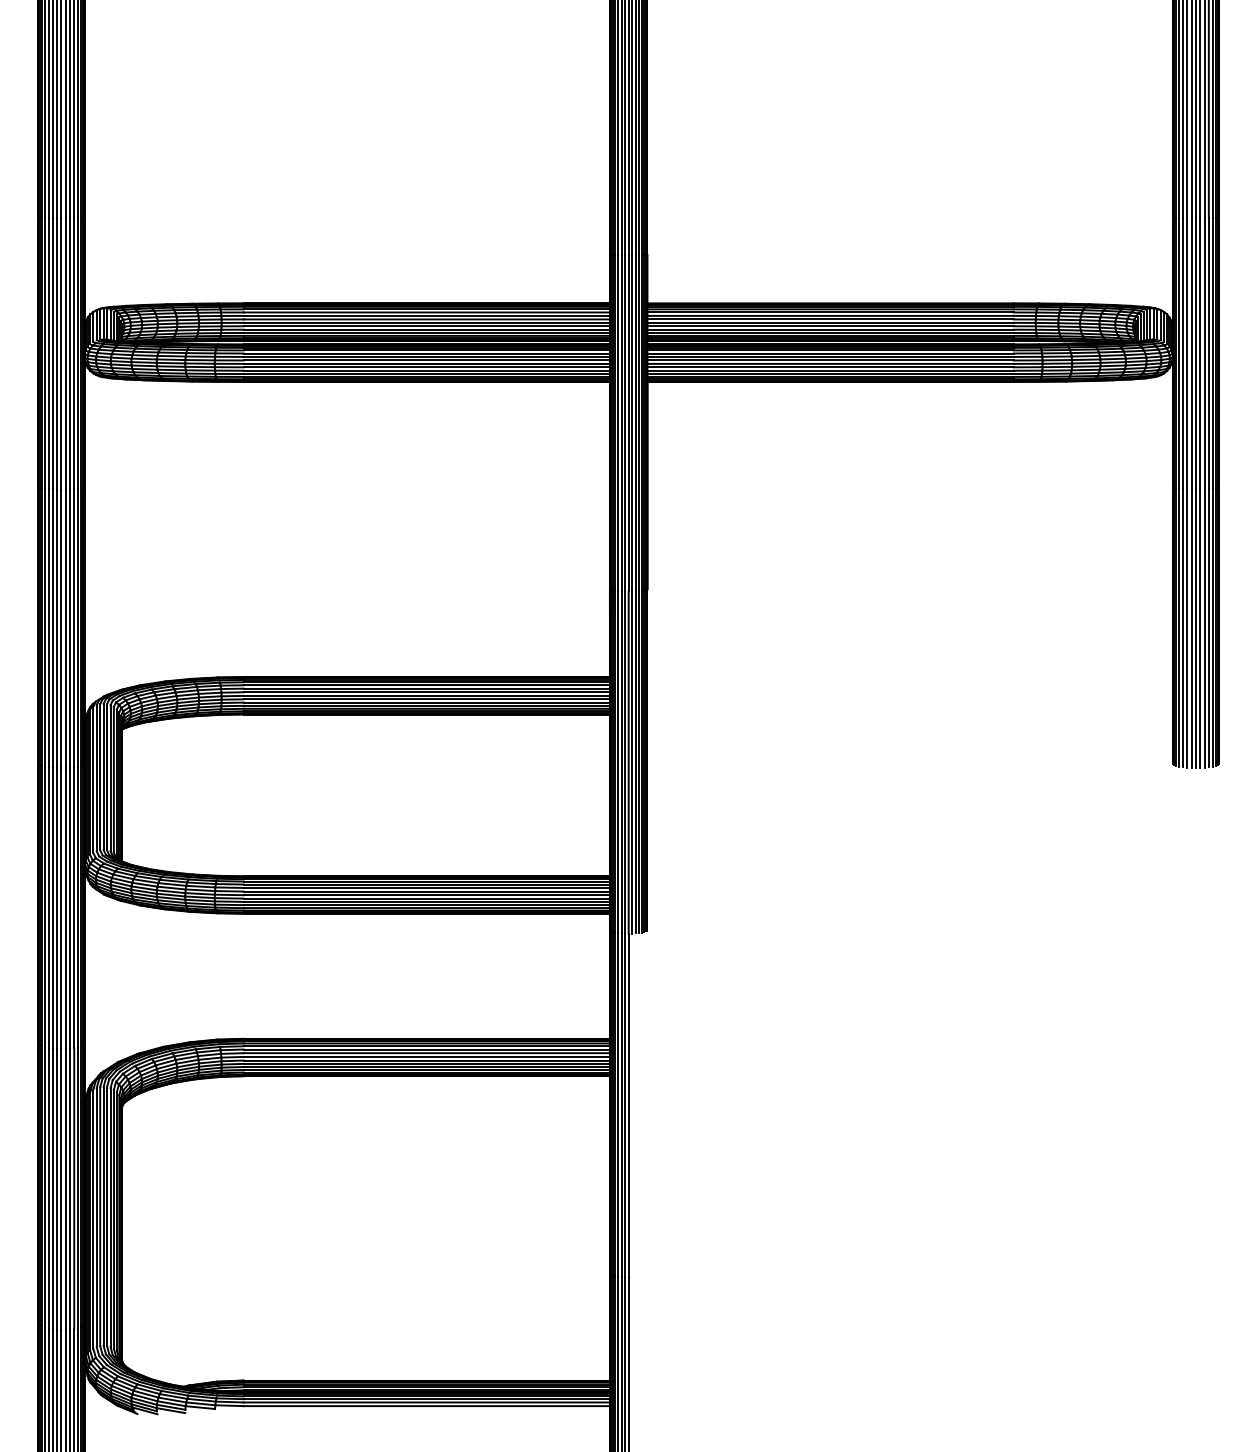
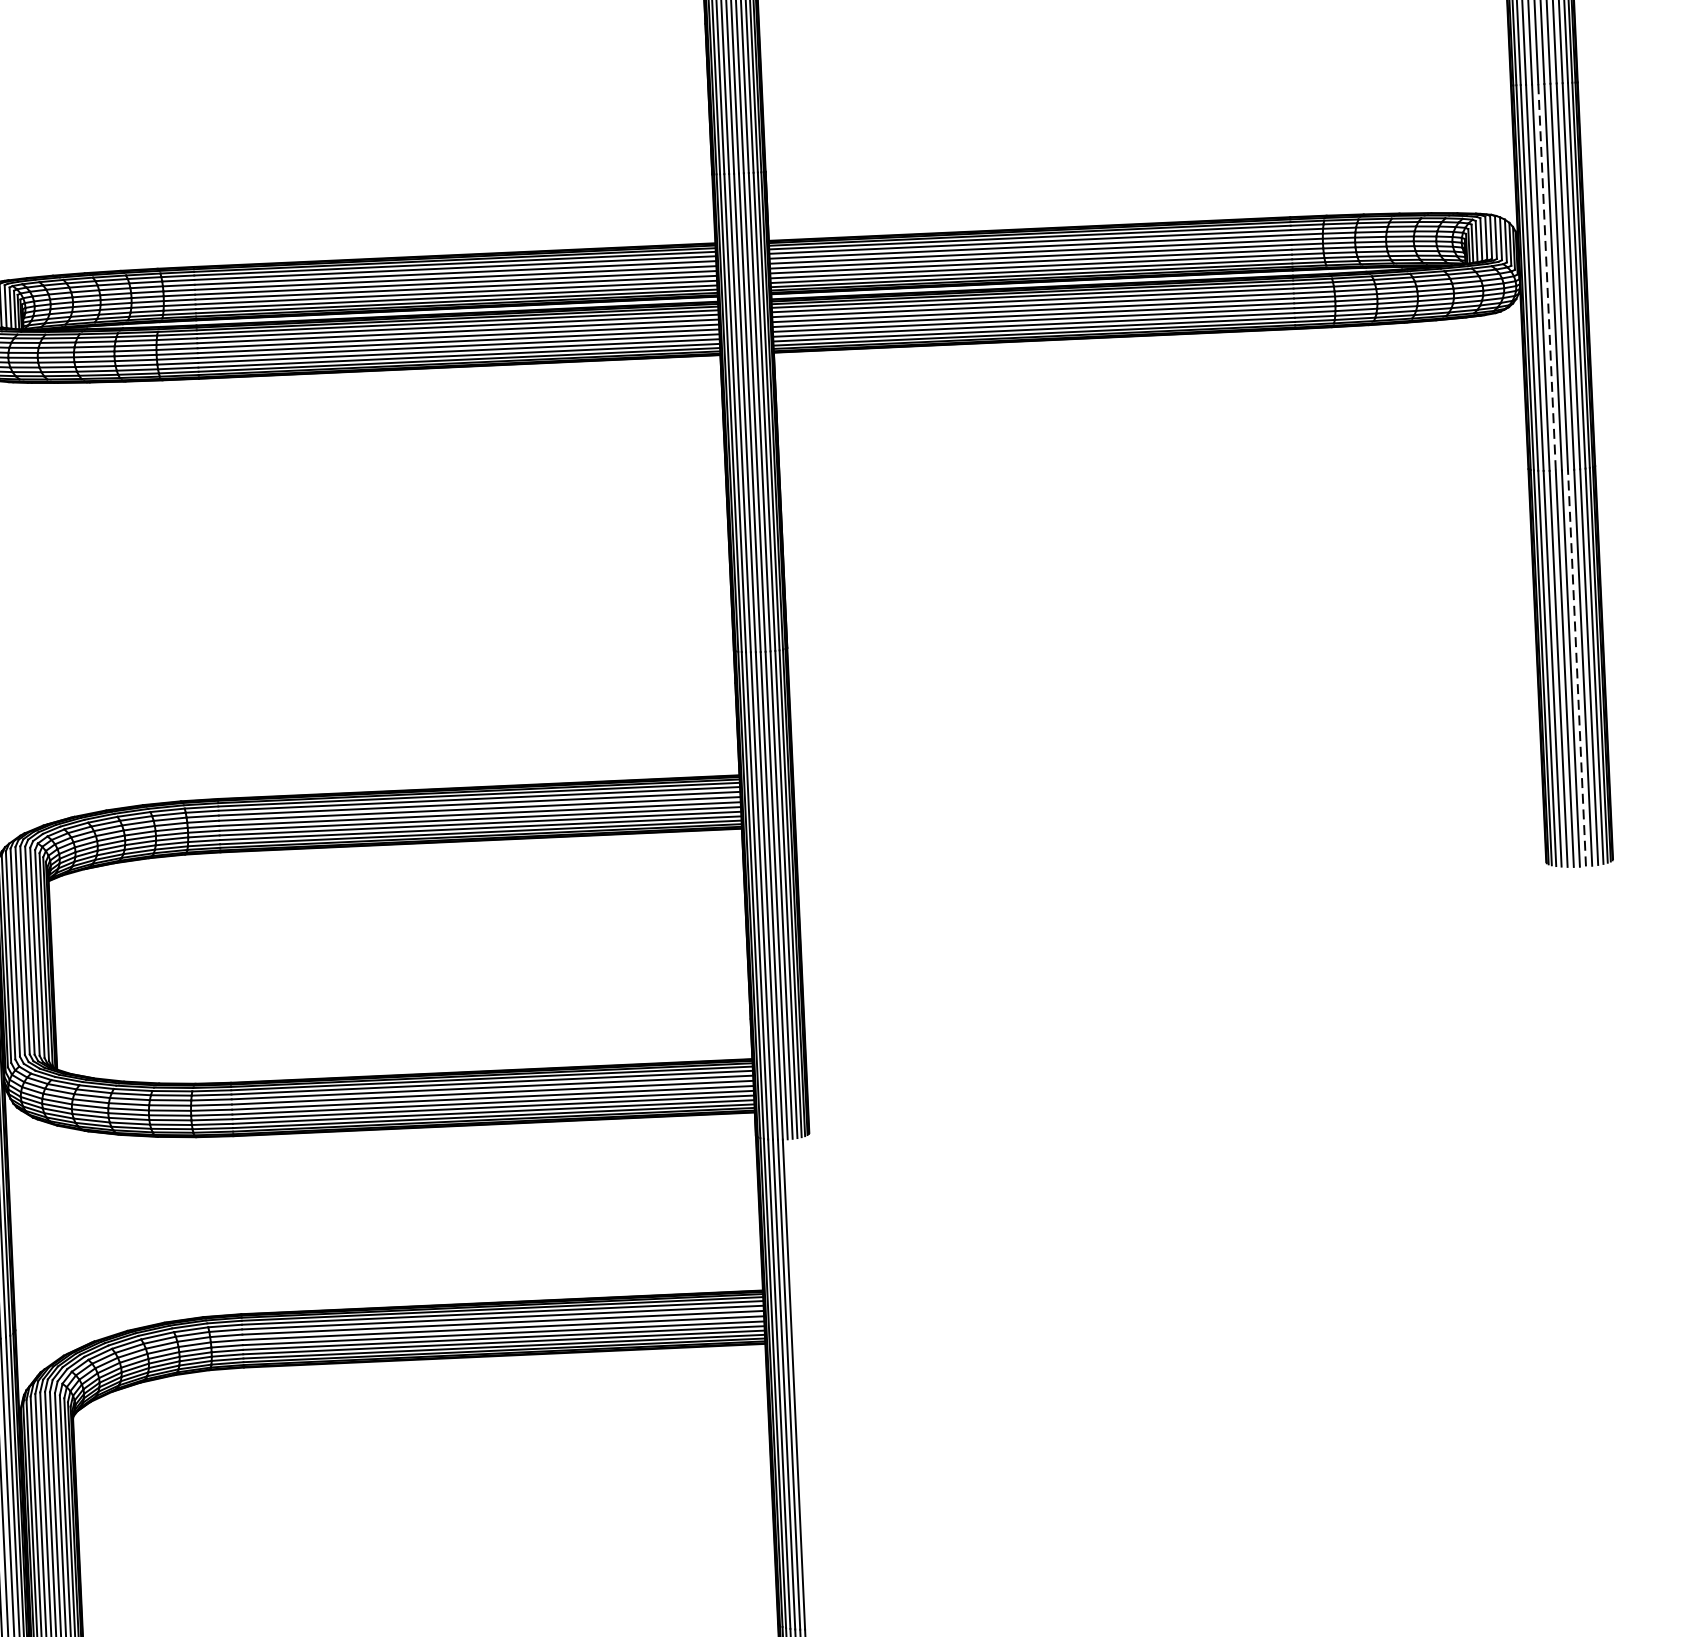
line: (1191, 353) -> (1546, 277), solid -> dashed
line: (1200, 628) -> (1577, 668), solid -> dashed

